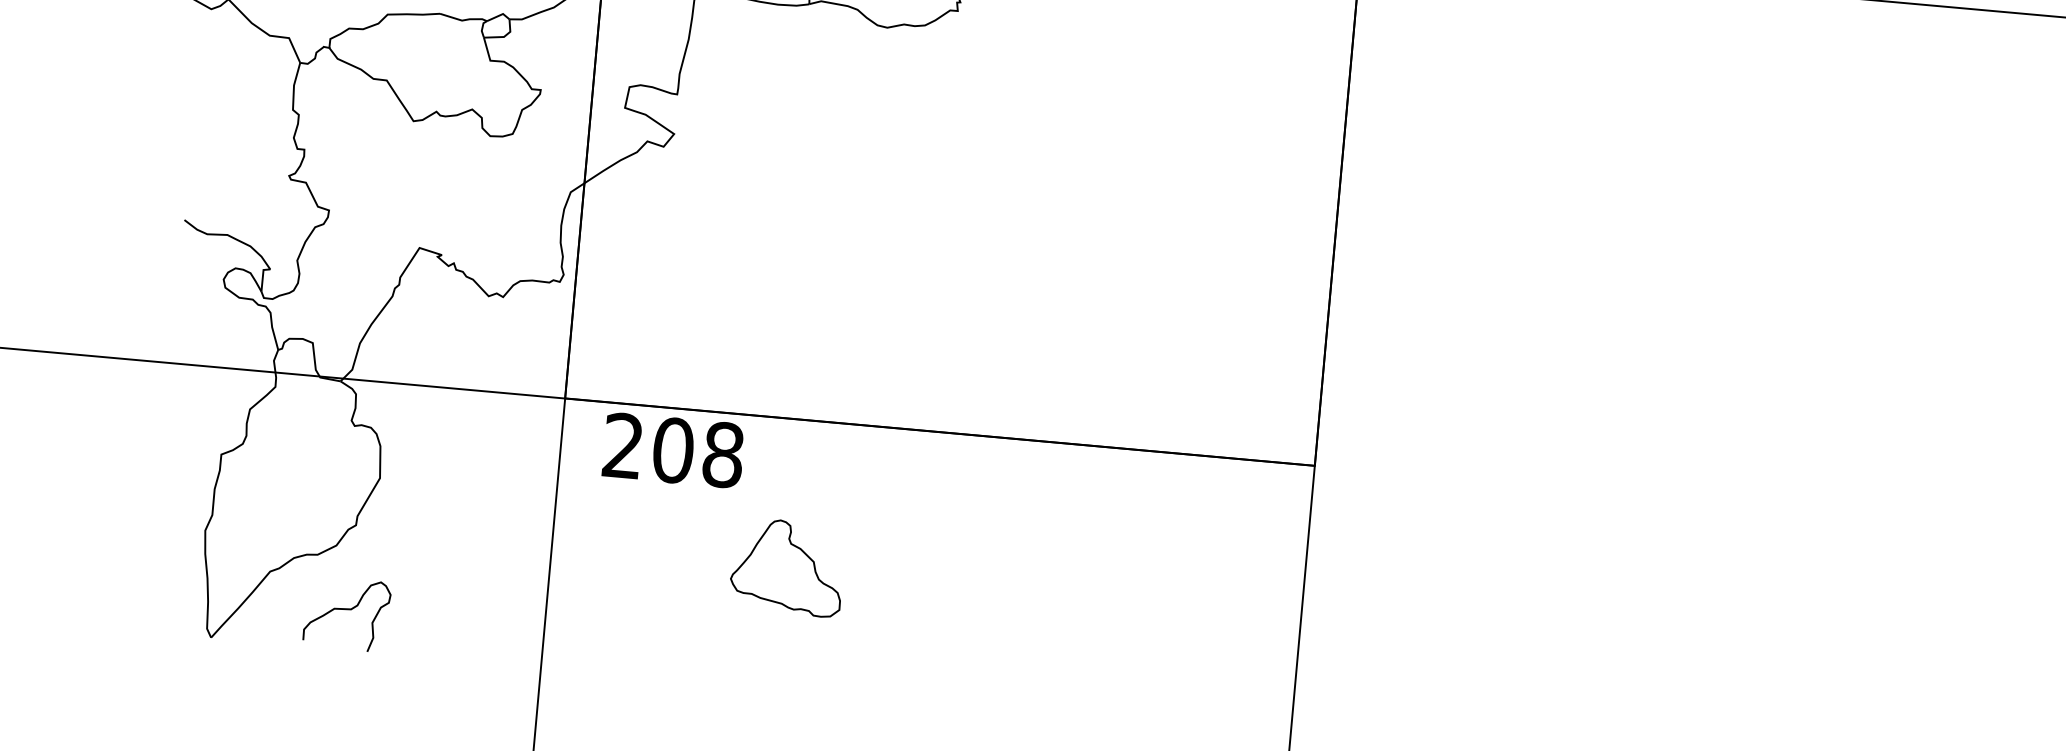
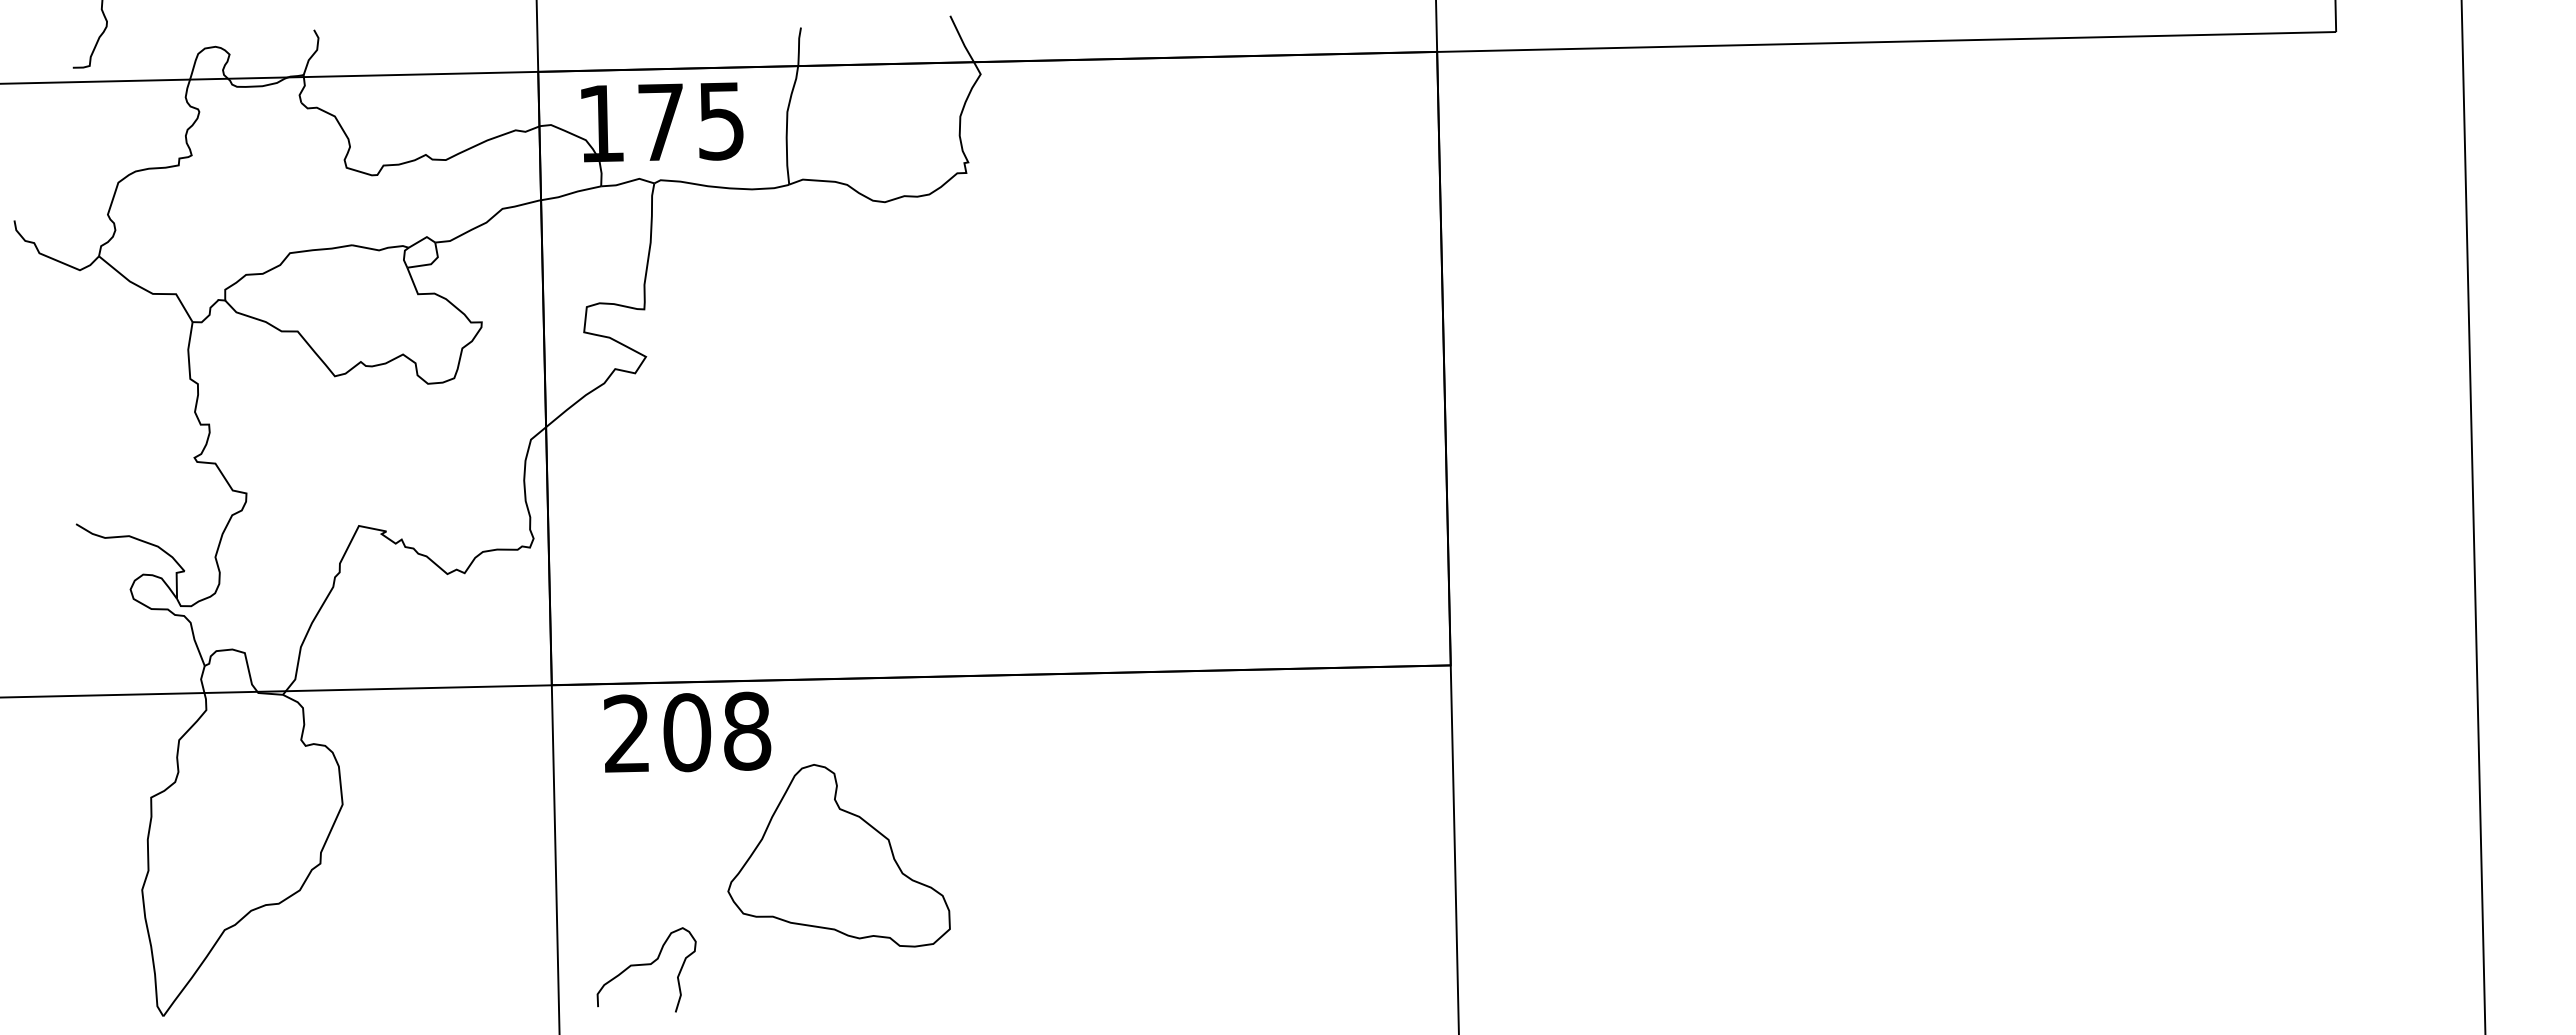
part: (787, 566) -> (838, 855), size x1.67
curve: (347, 610) -> (646, 965), moved

